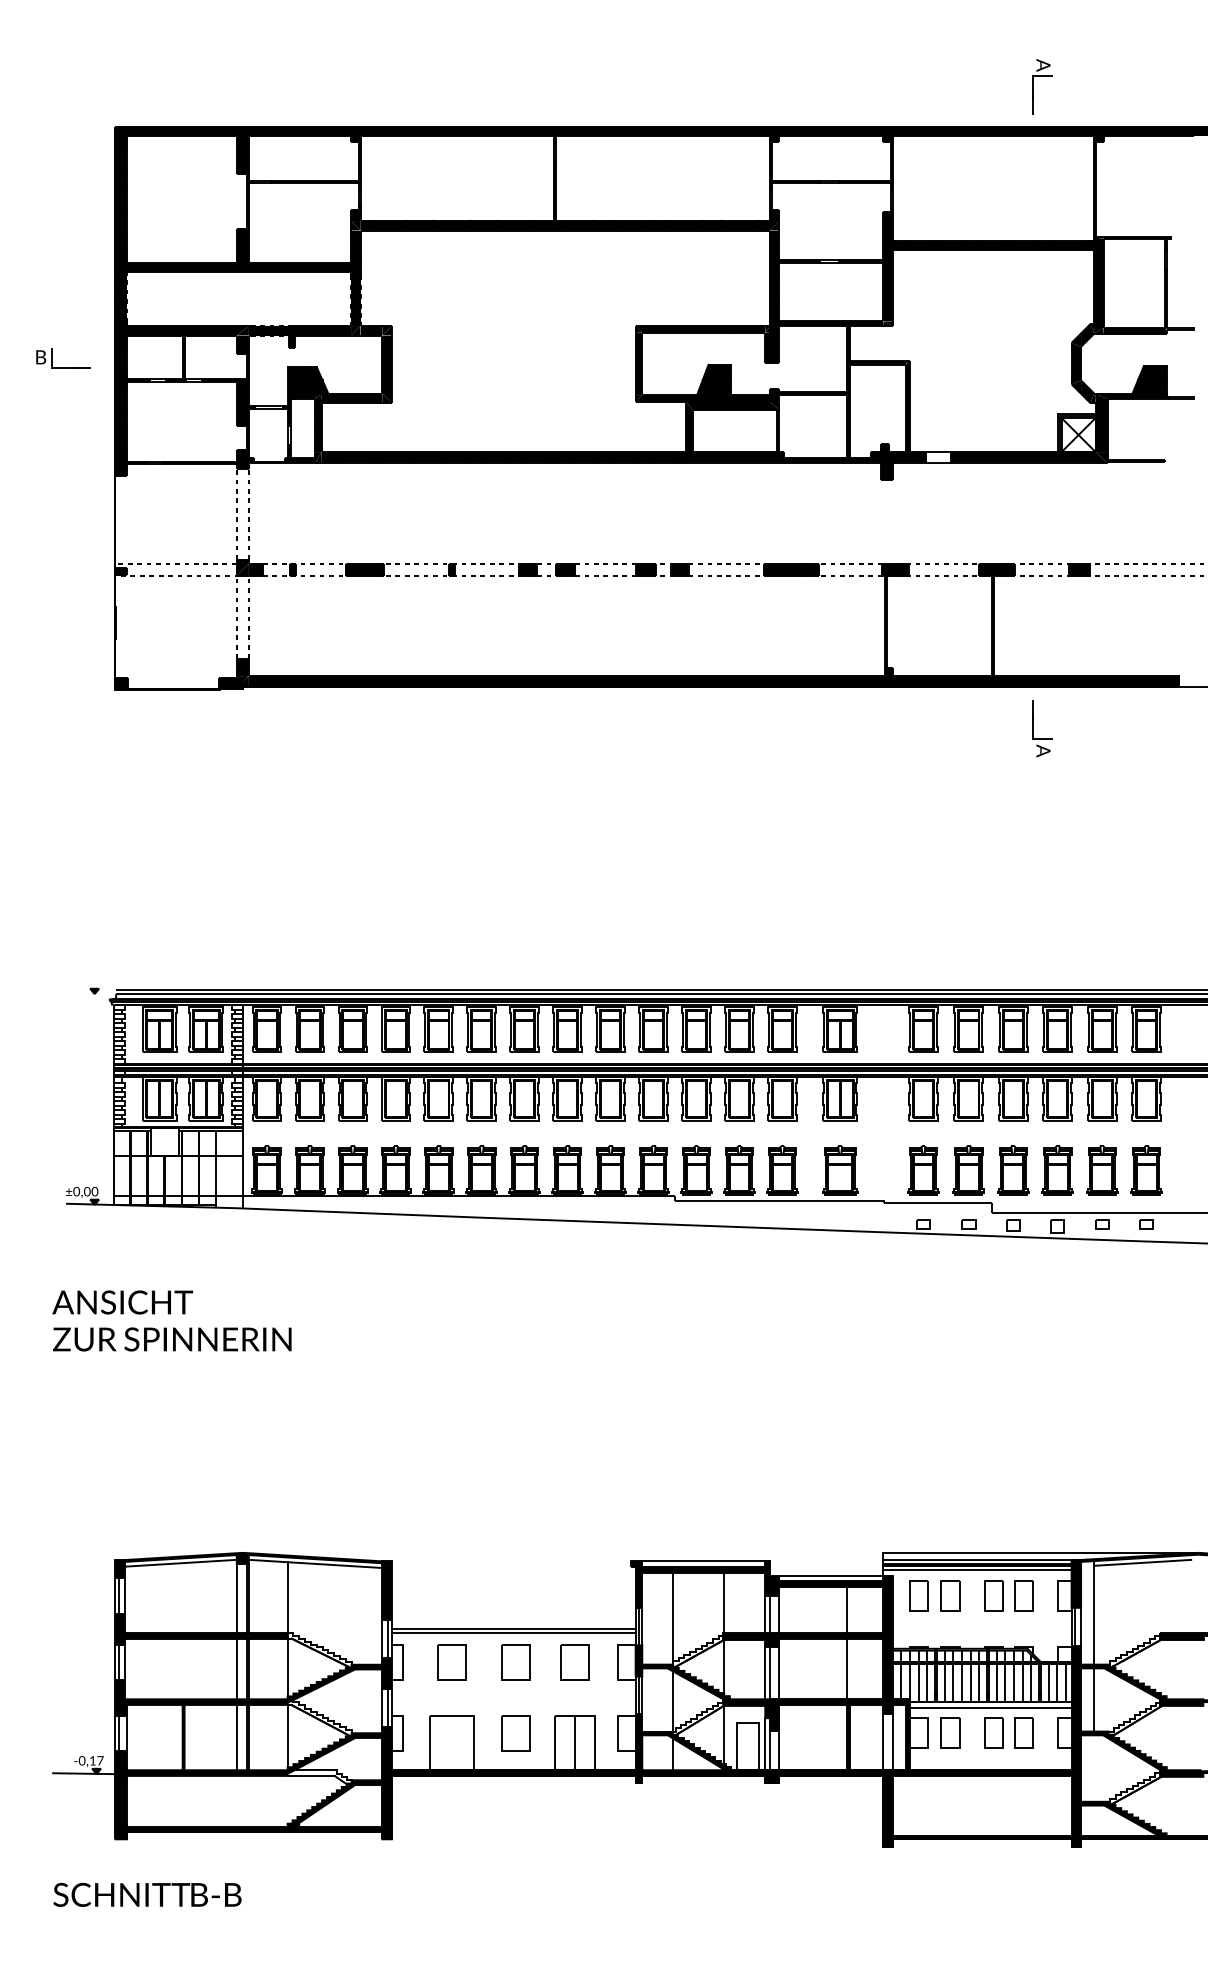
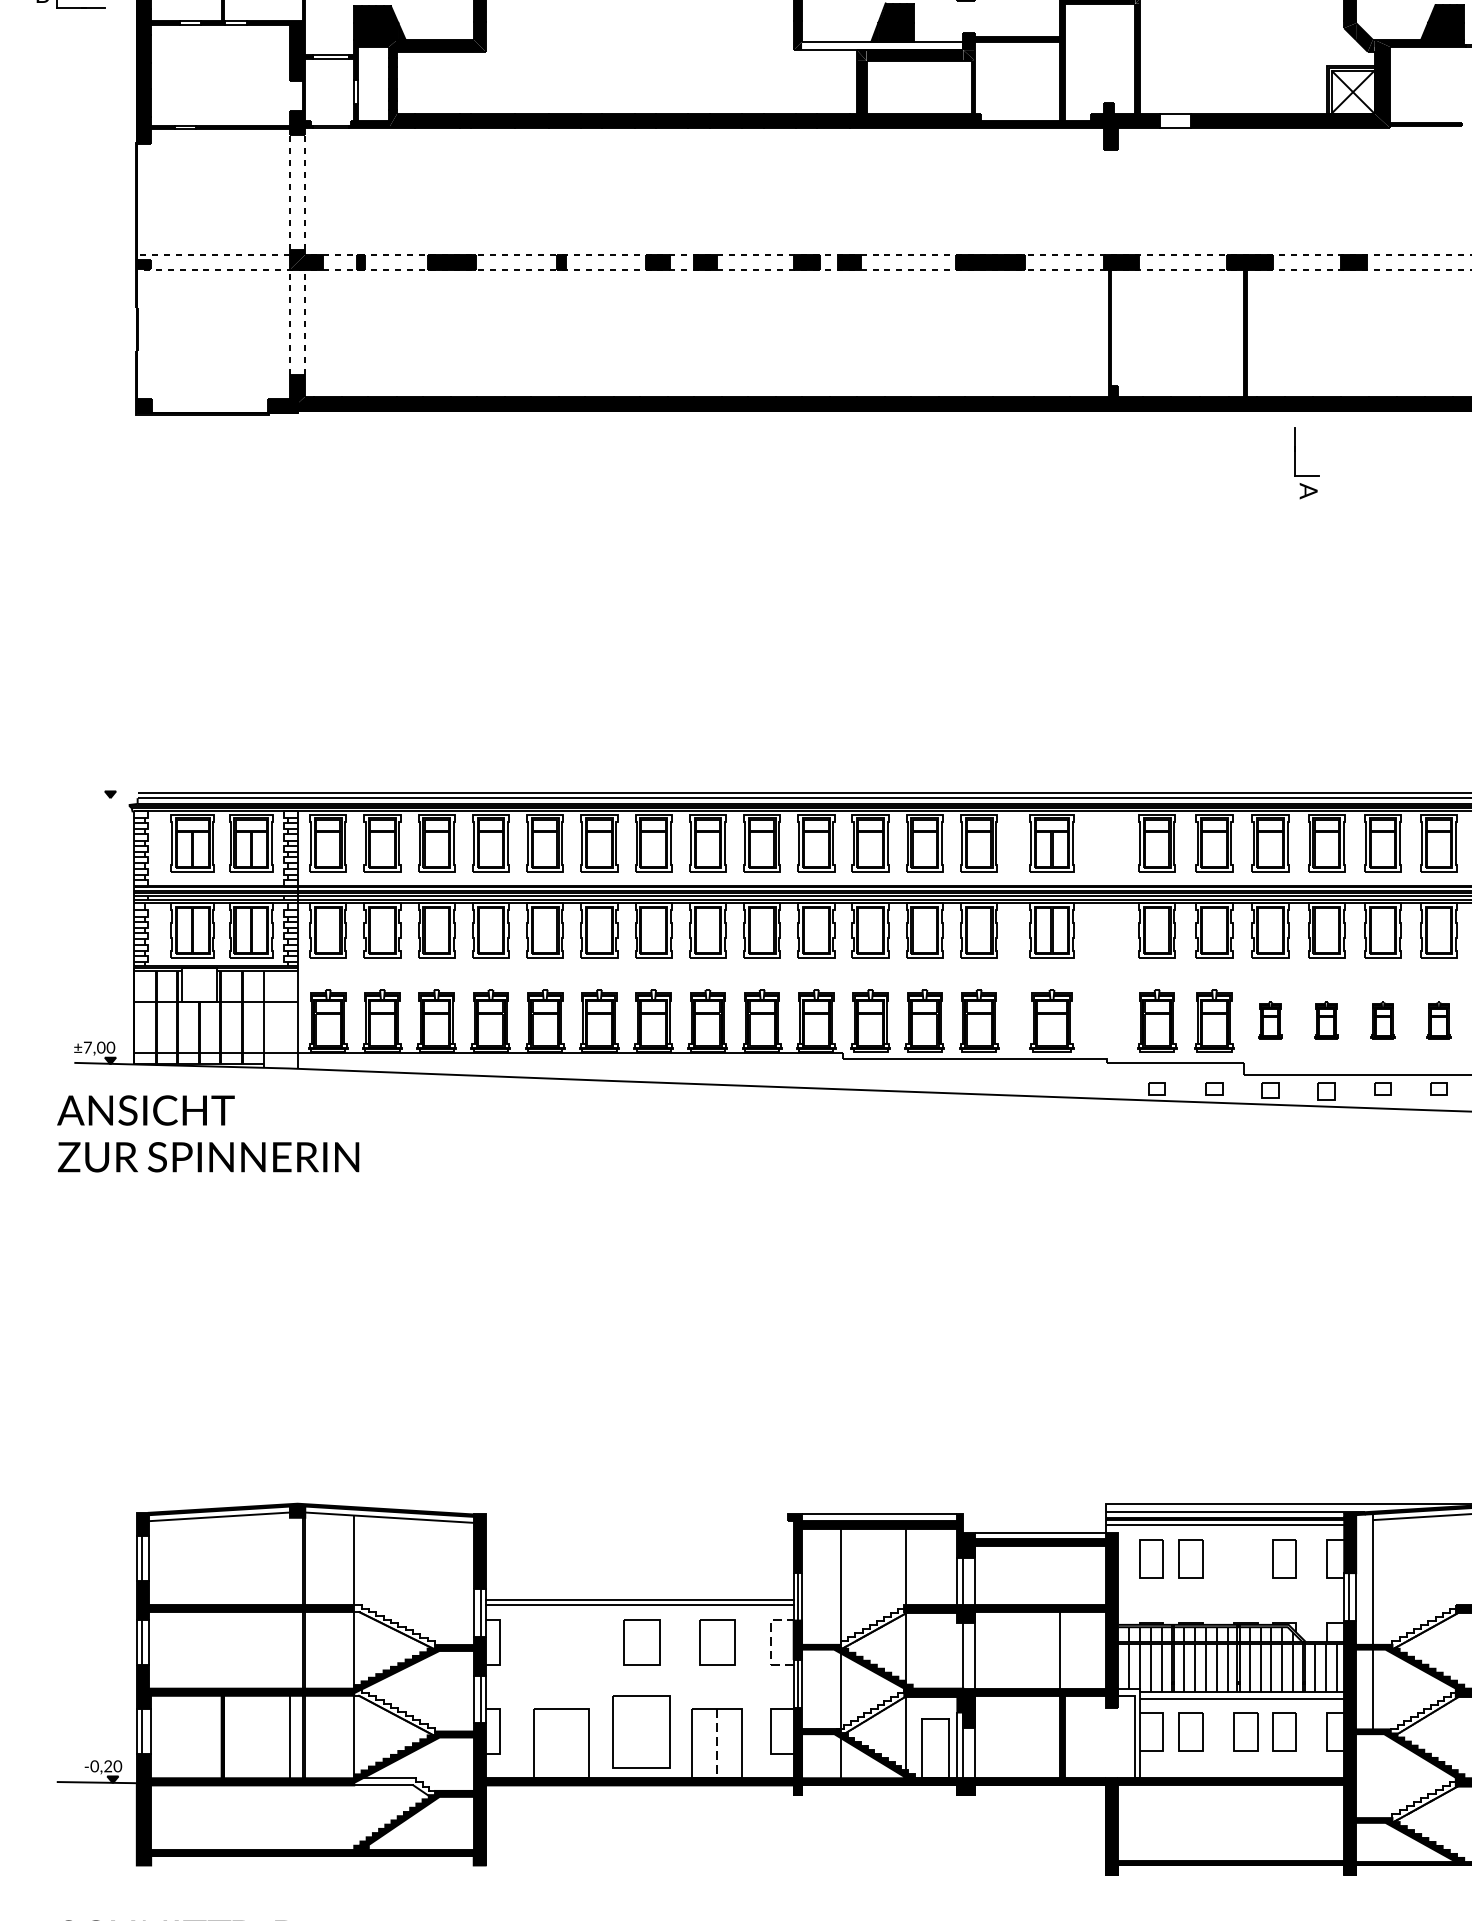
fill: (706, 398) -> (883, 46), removed
part: (1013, 1170) -> (1270, 1020), size x0.6
part: (1057, 1170) -> (1326, 1020), size x0.6
part: (1102, 1170) -> (1383, 1020), size x0.6
part: (1146, 1170) -> (1438, 1020), size x0.6
text: (76, 1191) -> (87, 1047), ±0,00 -> ±7,00
text: (171, 1320) -> (207, 1133), moved
part: (993, 1595) -> (1245, 1557), removed
line: (236, 1598) -> (289, 1561), removed
line: (846, 1609) -> (1059, 1575), removed
part: (451, 1662) -> (561, 1642), removed
line: (617, 1662) -> (770, 1642), solid -> dashed
line: (236, 1668) -> (289, 1649), removed
line: (765, 1673) -> (957, 1656), removed
part: (515, 1733) -> (641, 1731), size x1.6
fill: (901, 1734) -> (1129, 1733), removed
line: (883, 1742) -> (1106, 1743), removed
line: (892, 1742) -> (1118, 1743), removed
line: (575, 1743) -> (717, 1744), solid -> dashed
text: (96, 1760) -> (112, 1765), -0,17 -> -0,20

